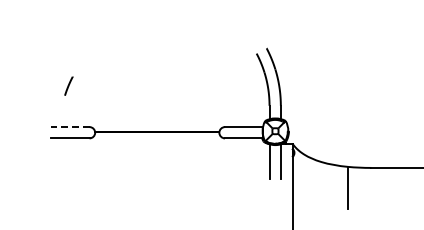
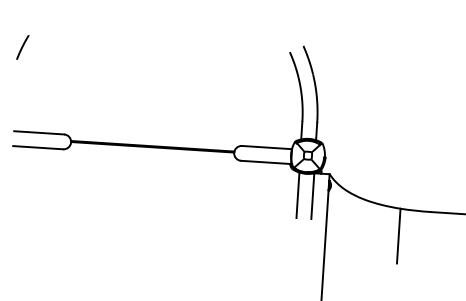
line: (68, 85) -> (22, 46), moved
line: (70, 127) -> (39, 133), dashed -> solid

